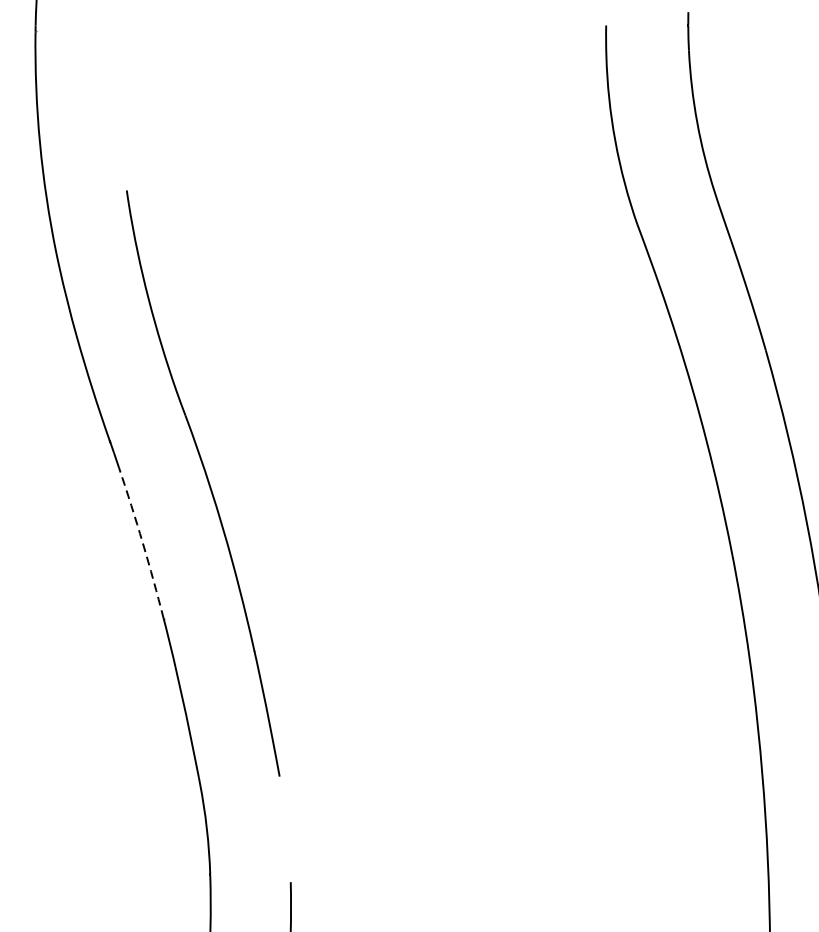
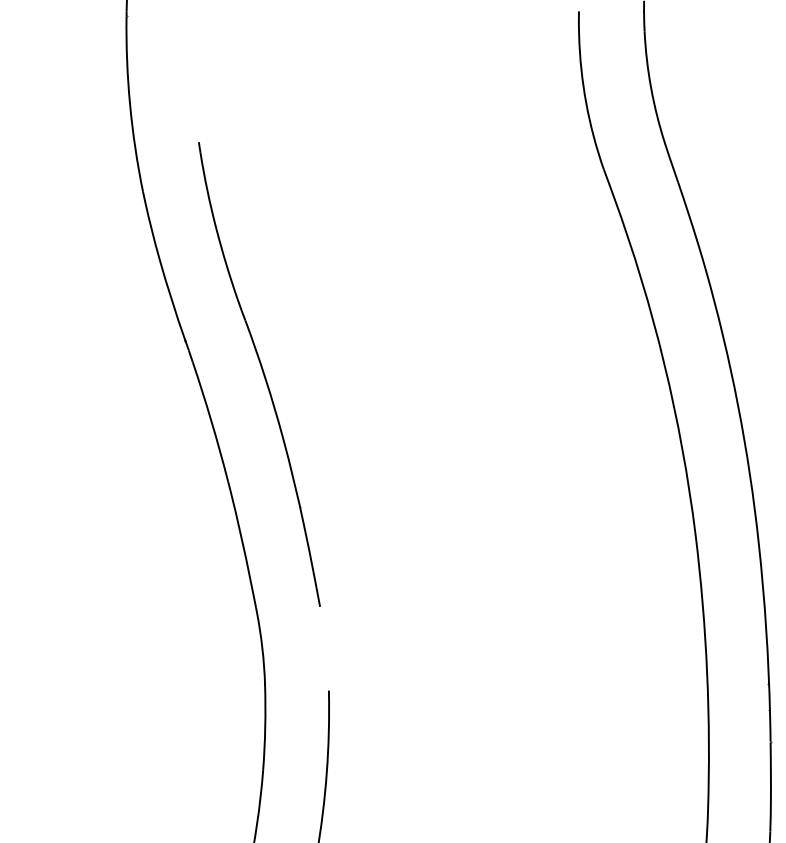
line: (142, 542) -> (211, 421), dashed -> solid

